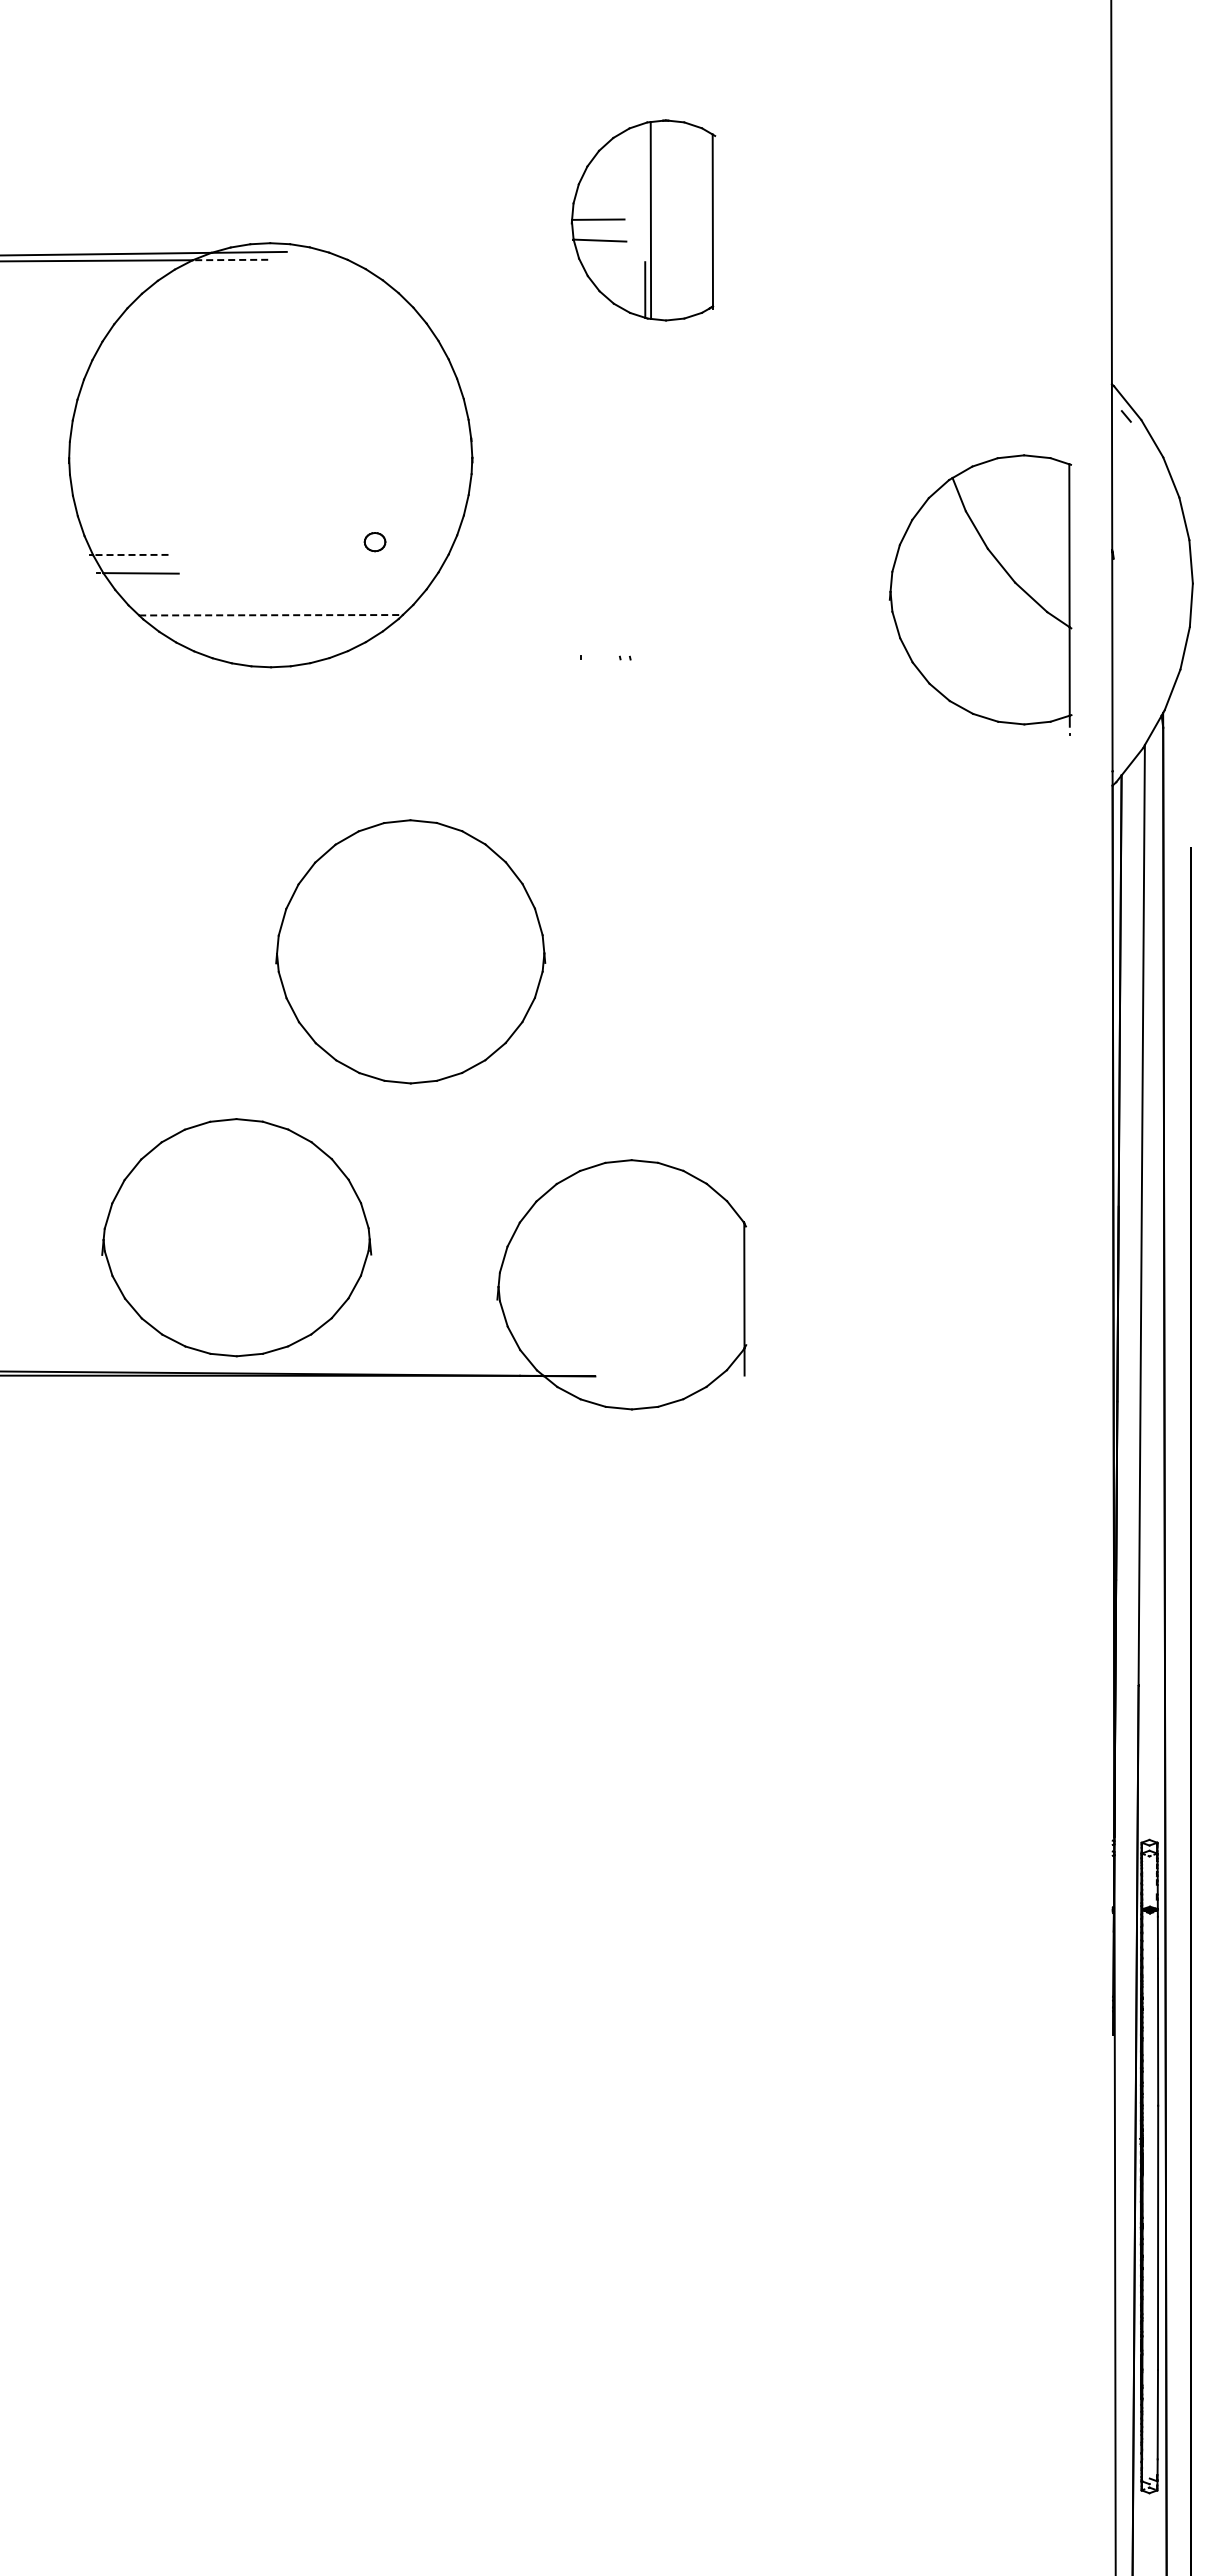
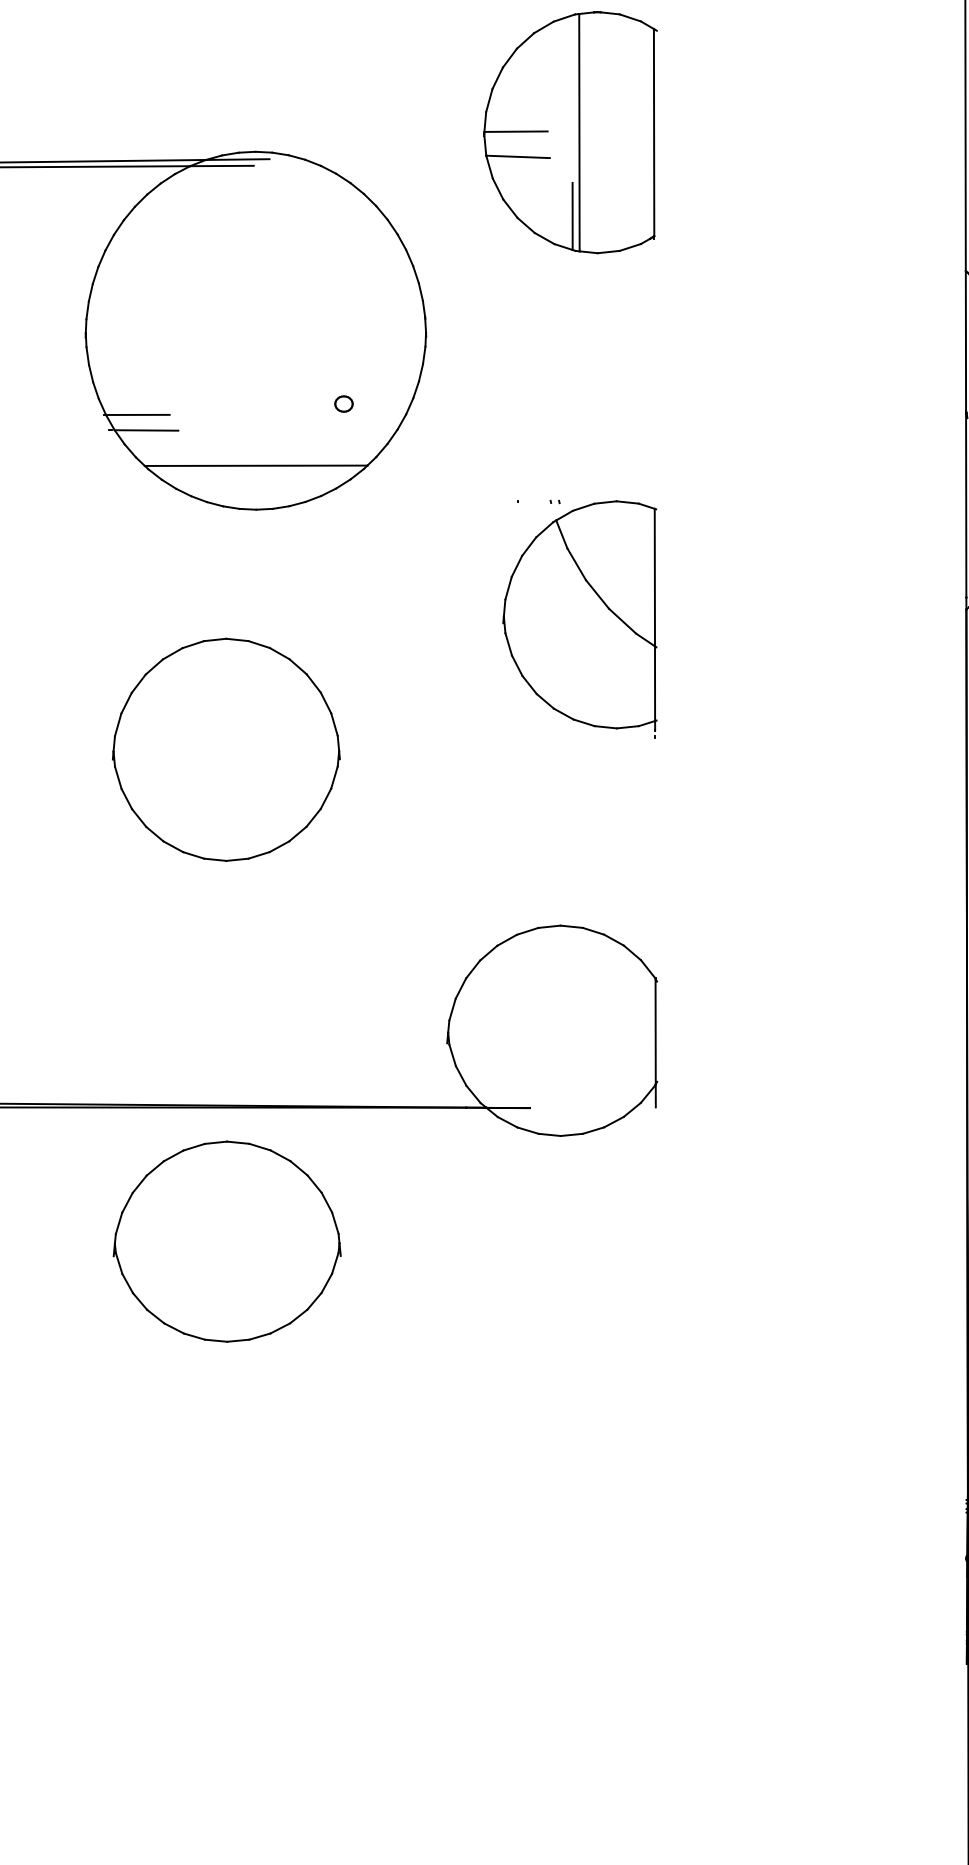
part: (643, 220) -> (570, 132), size x1.43
line: (230, 260) -> (221, 166), dashed -> solid
line: (130, 554) -> (137, 414), dashed -> solid
part: (980, 594) -> (579, 618), moved
line: (271, 615) -> (256, 466), dashed -> solid
part: (410, 951) -> (226, 749), moved
part: (236, 1237) -> (227, 1241), moved

